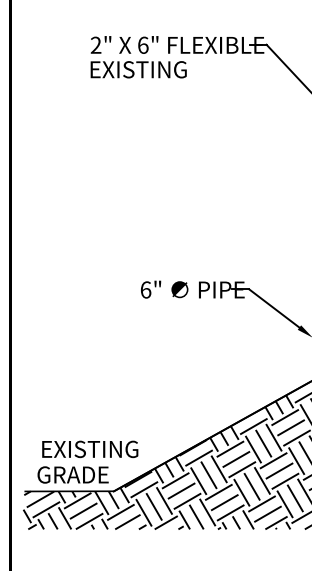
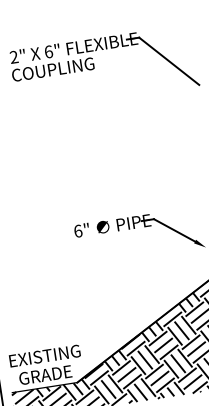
text: (145, 69) -> (53, 69), EXISTING -> COUPLING
text: (90, 449) -> (45, 356), moved

